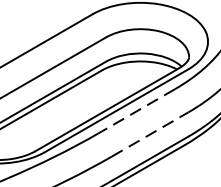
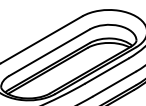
line: (135, 112) -> (106, 71), dashed -> solid
line: (150, 135) -> (114, 84), dashed -> solid

